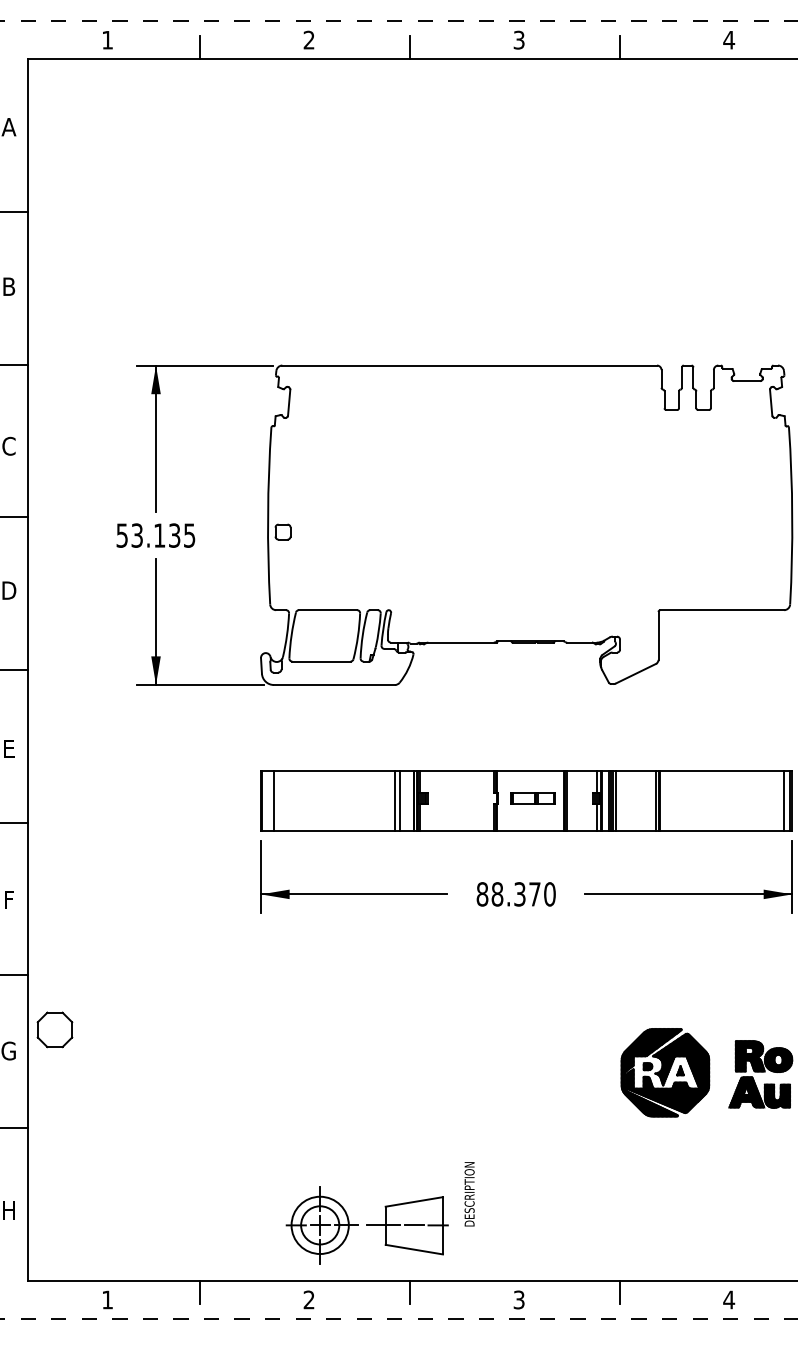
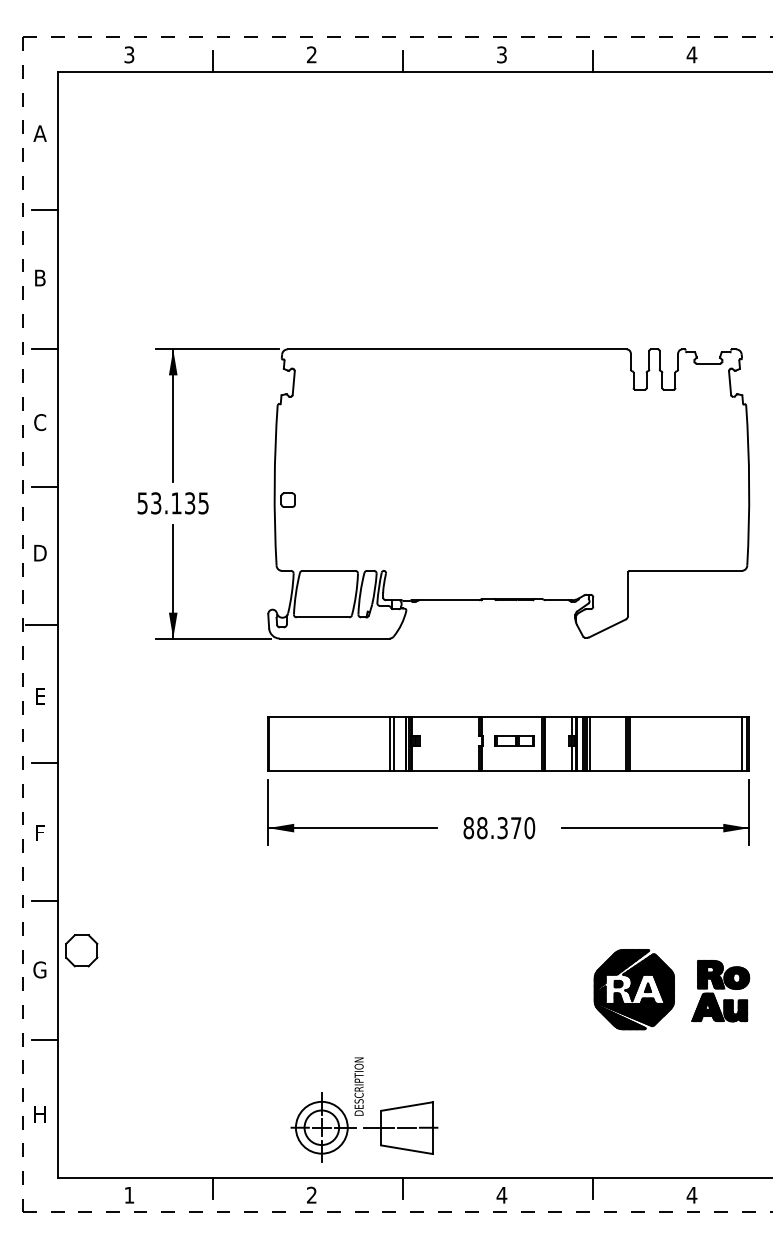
text: (107, 39) -> (129, 54), 1 -> 3
line: (273, 800) -> (279, 743), removed
text: (468, 1194) -> (358, 1086), moved
text: (518, 1299) -> (501, 1194), 3 -> 4

